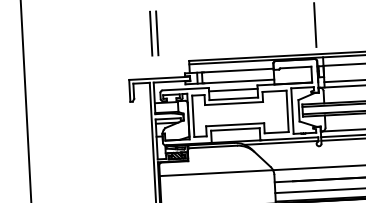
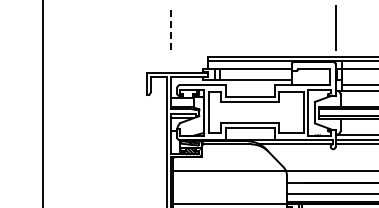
line: (157, 32) -> (177, 27), removed
line: (151, 34) -> (171, 28), solid -> dashed
line: (233, 89) -> (250, 88), removed

